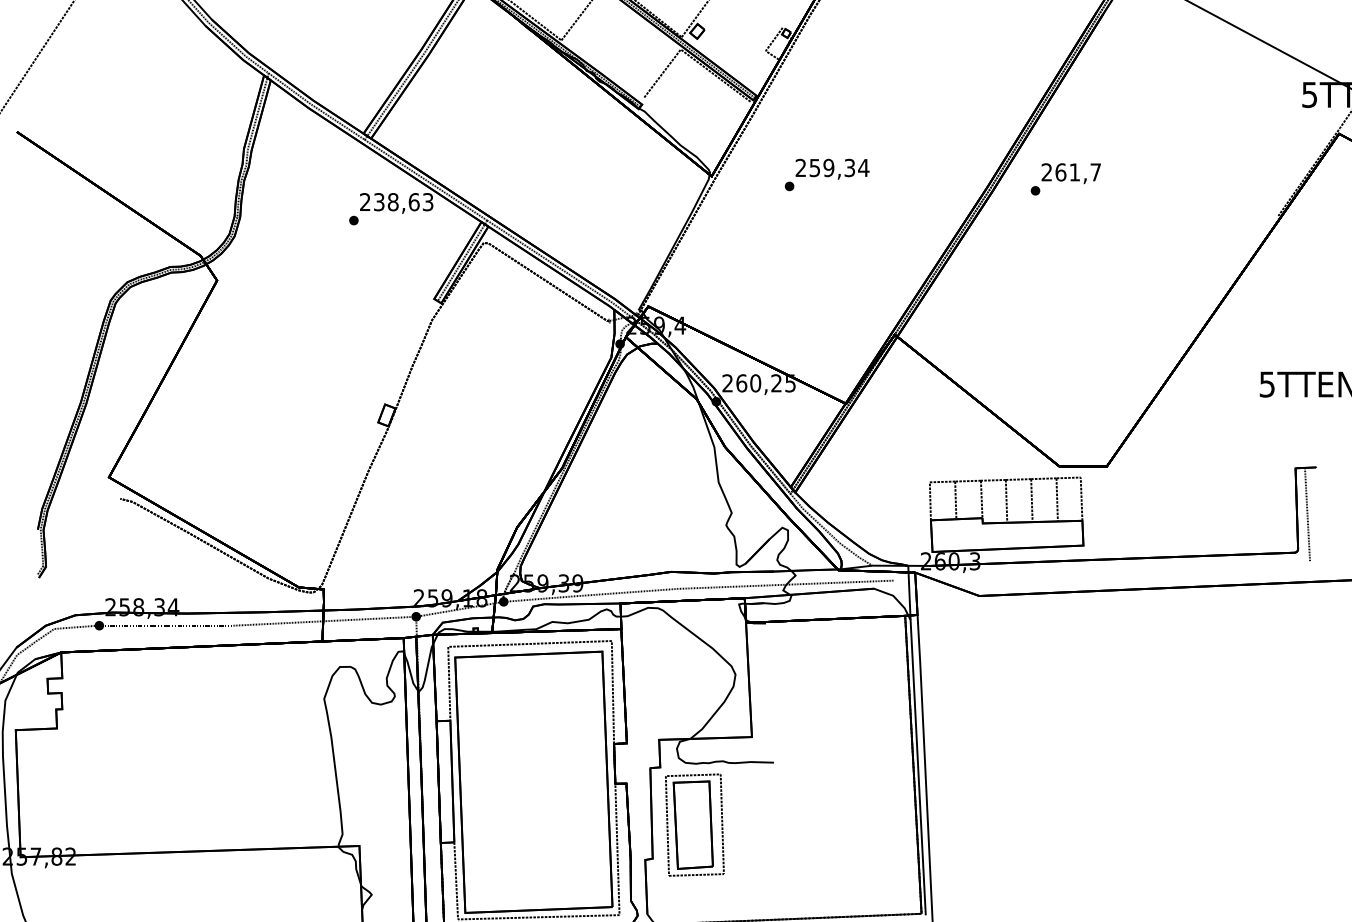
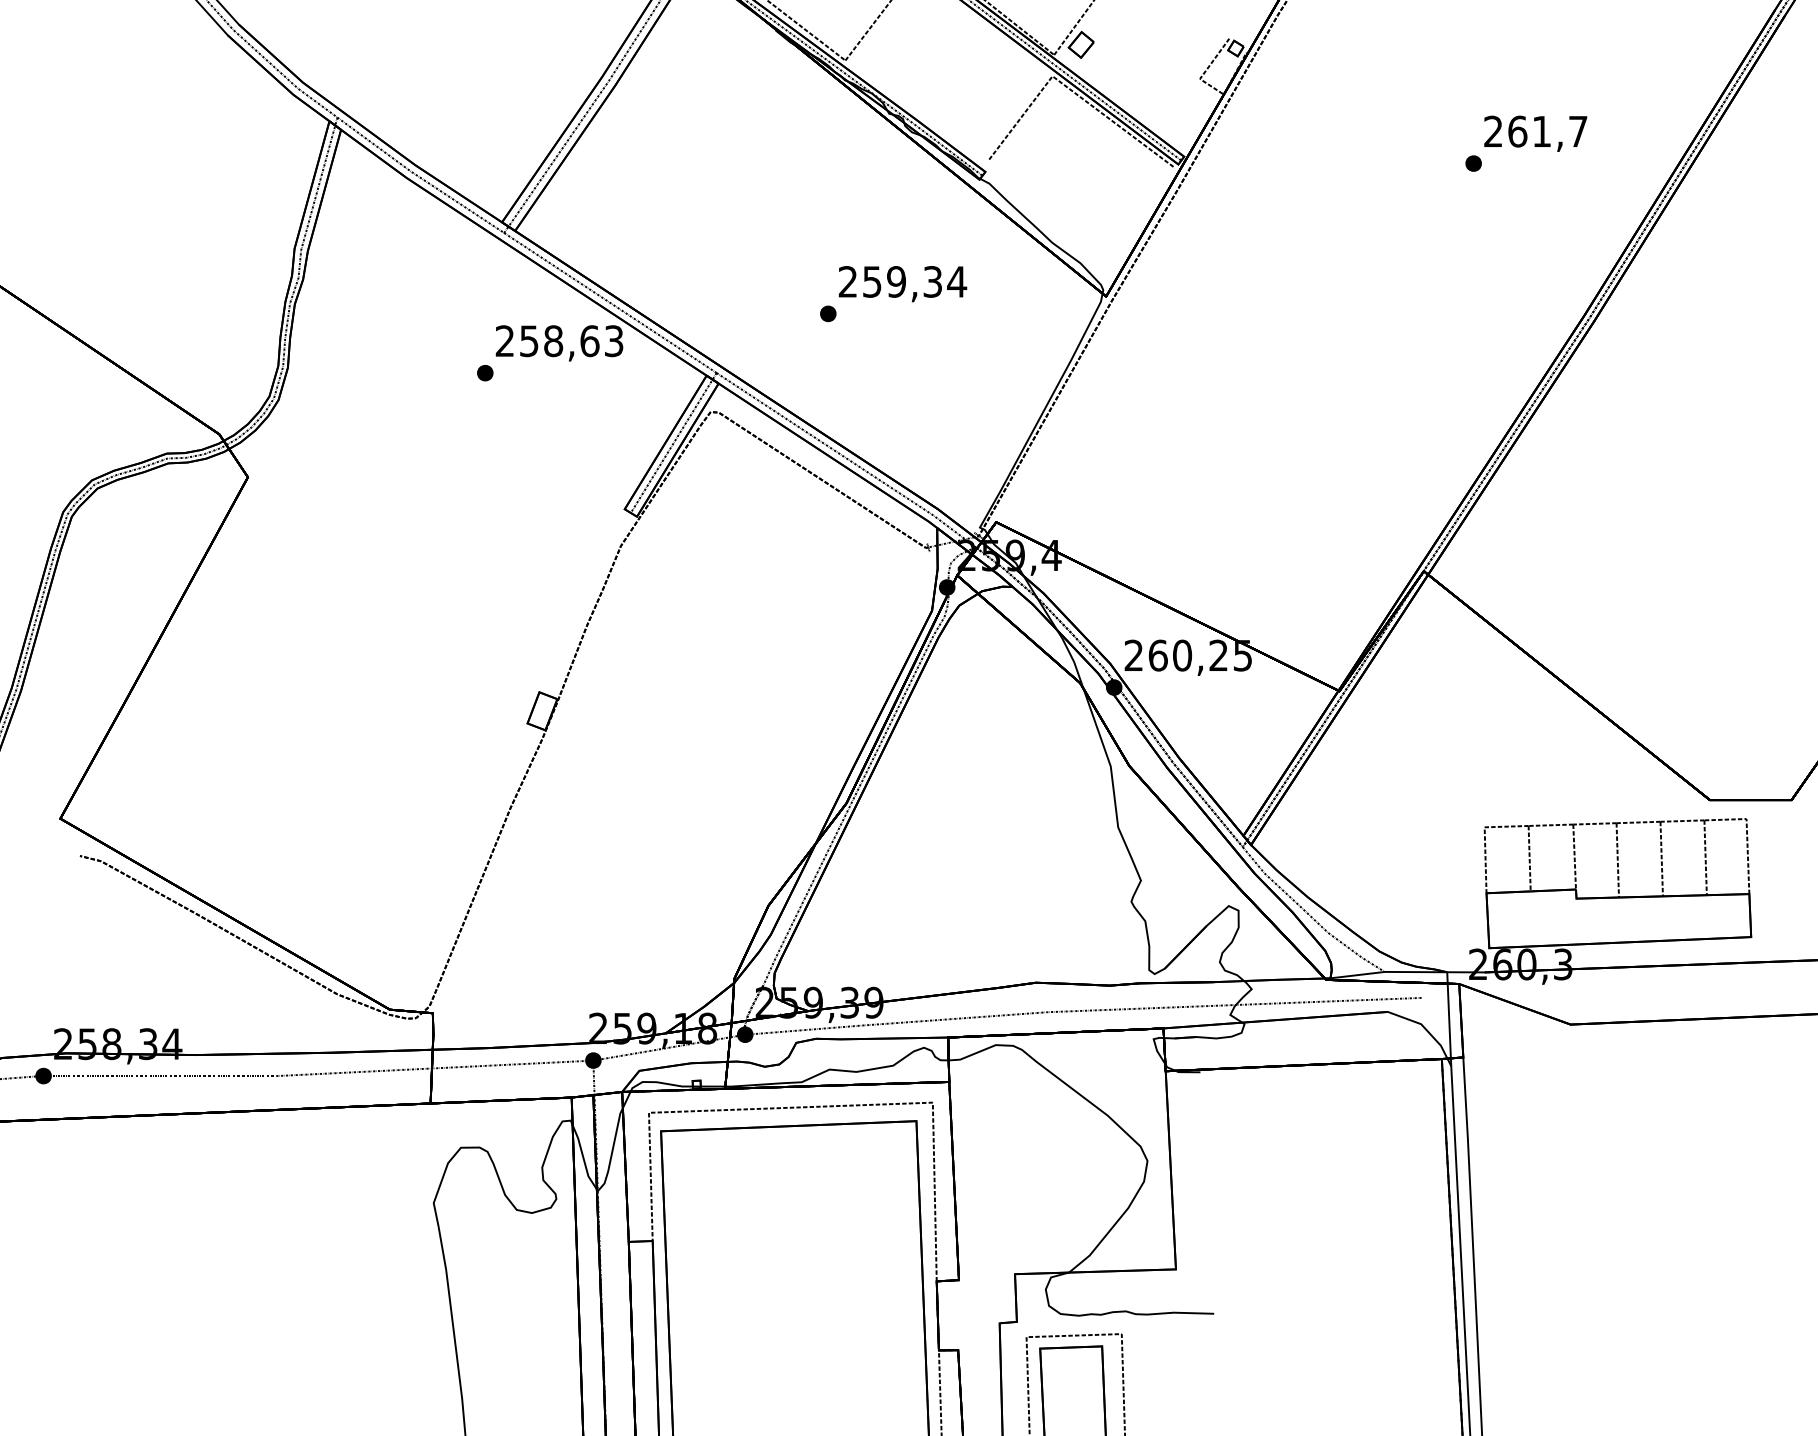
text: (826, 174) -> (892, 293), moved
text: (1065, 179) -> (1525, 143), moved
text: (379, 201) -> (529, 340), 238,63 -> 258,63

